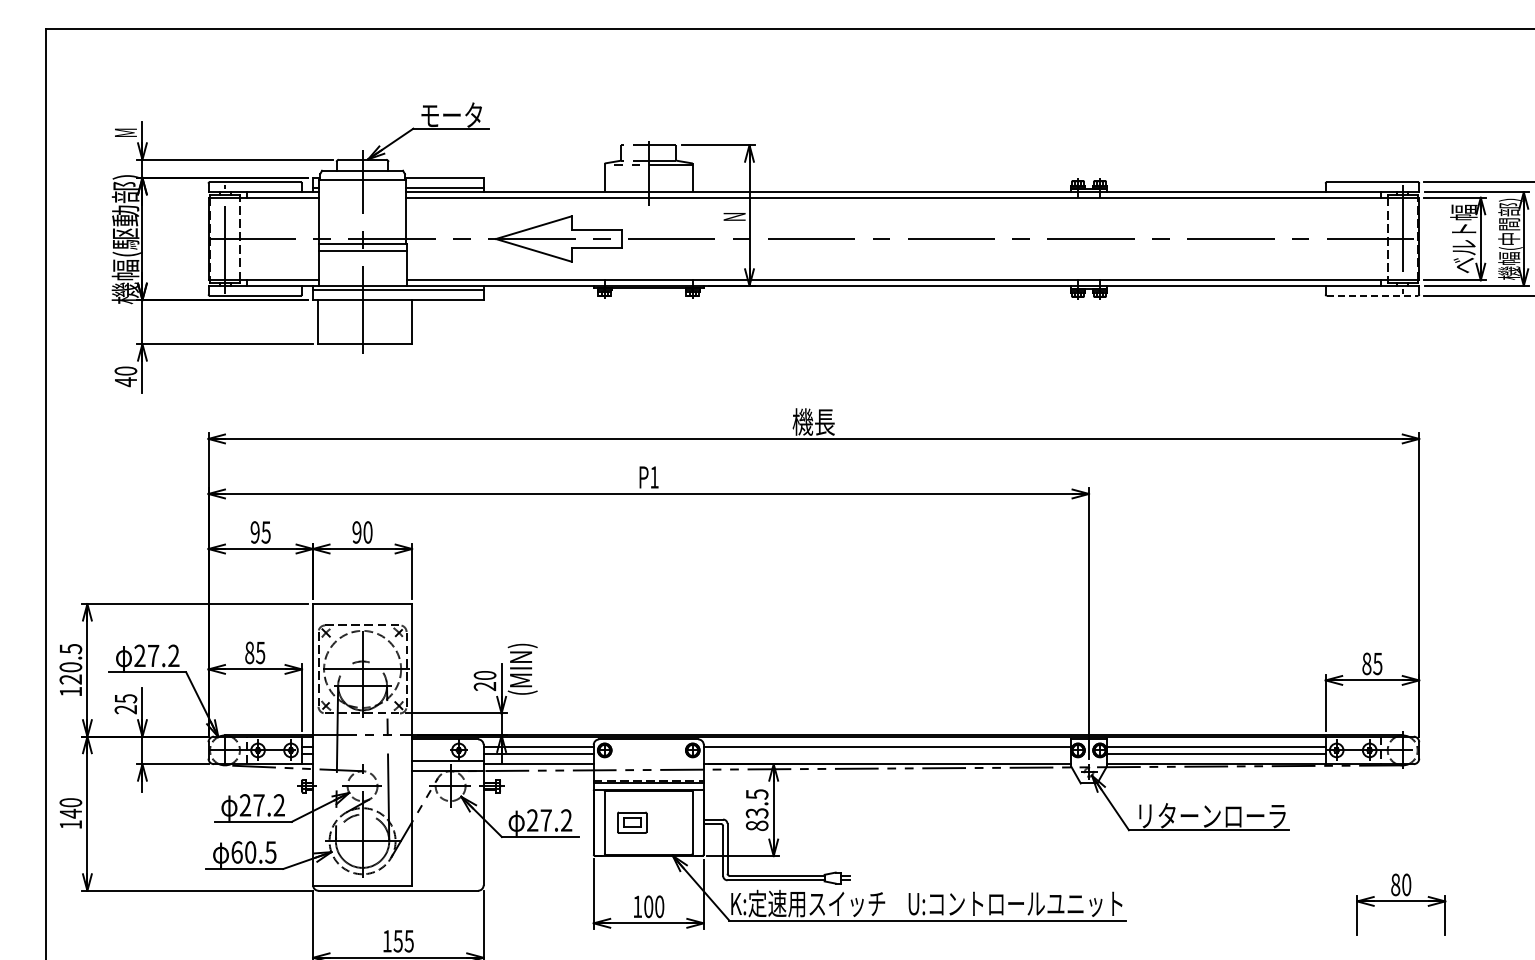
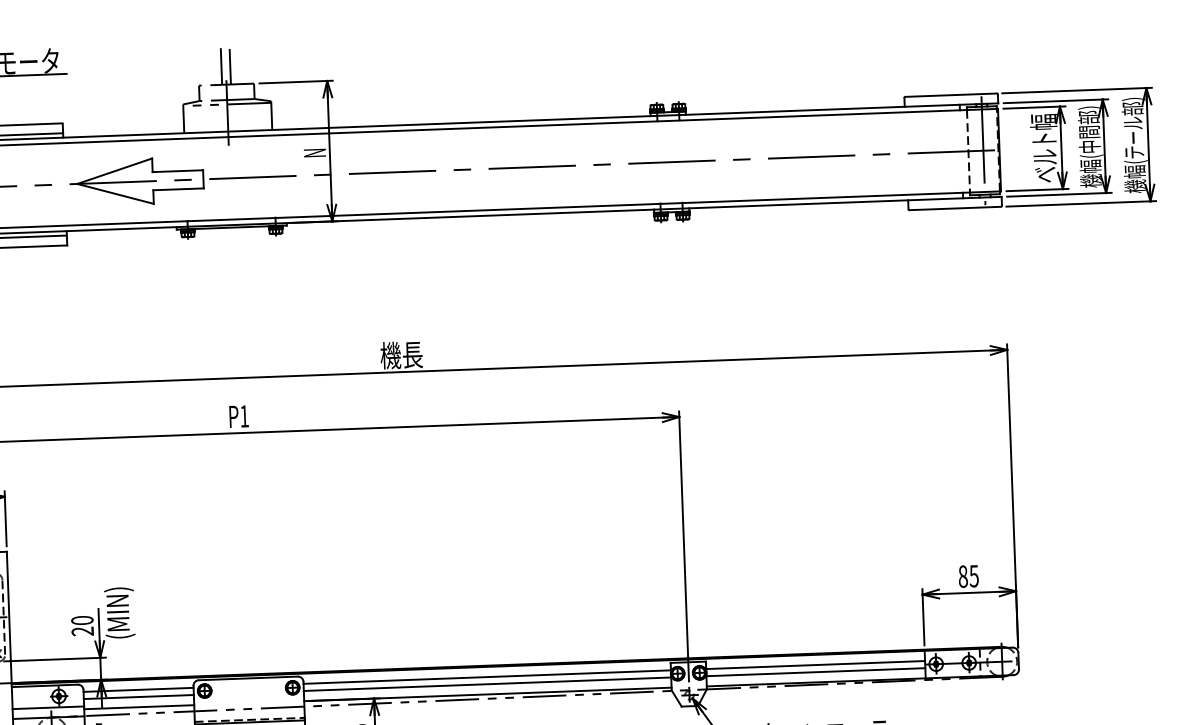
line: (644, 126) -> (221, 66), added
line: (653, 127) -> (230, 66), added
line: (1372, 295) -> (955, 208), dashed -> solid
line: (887, 754) -> (487, 684), added

